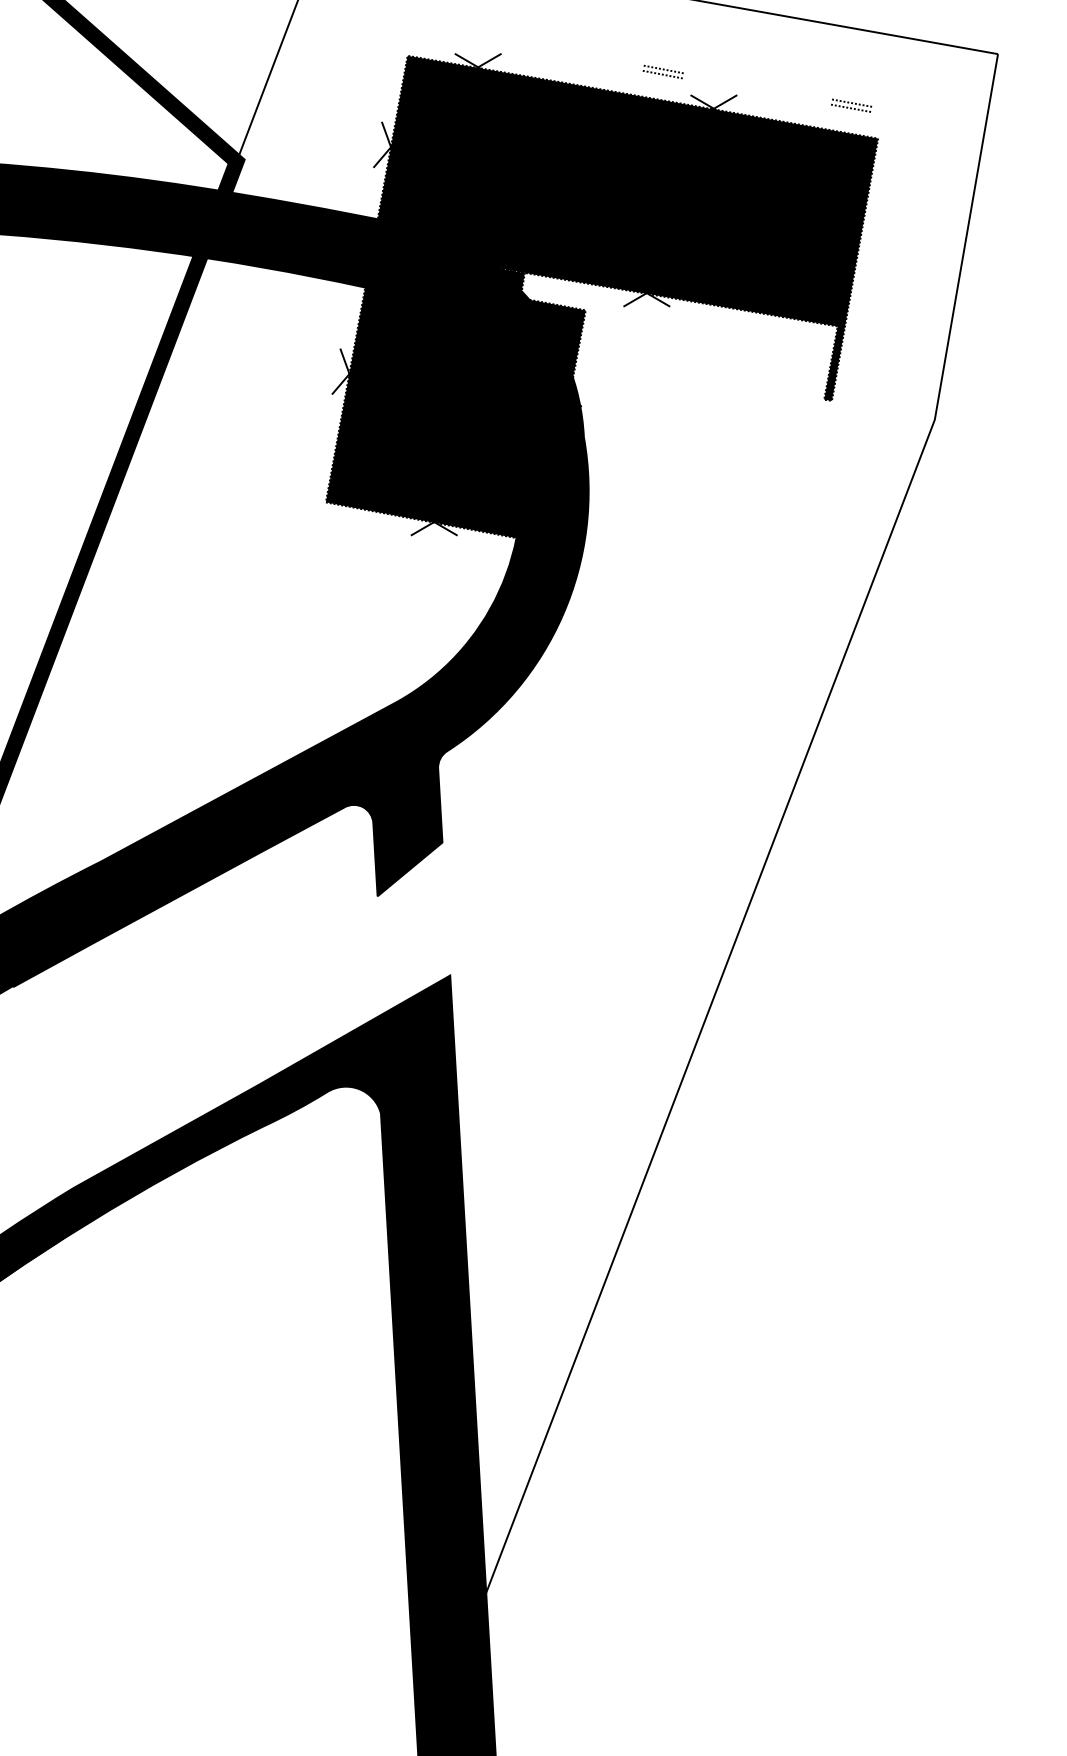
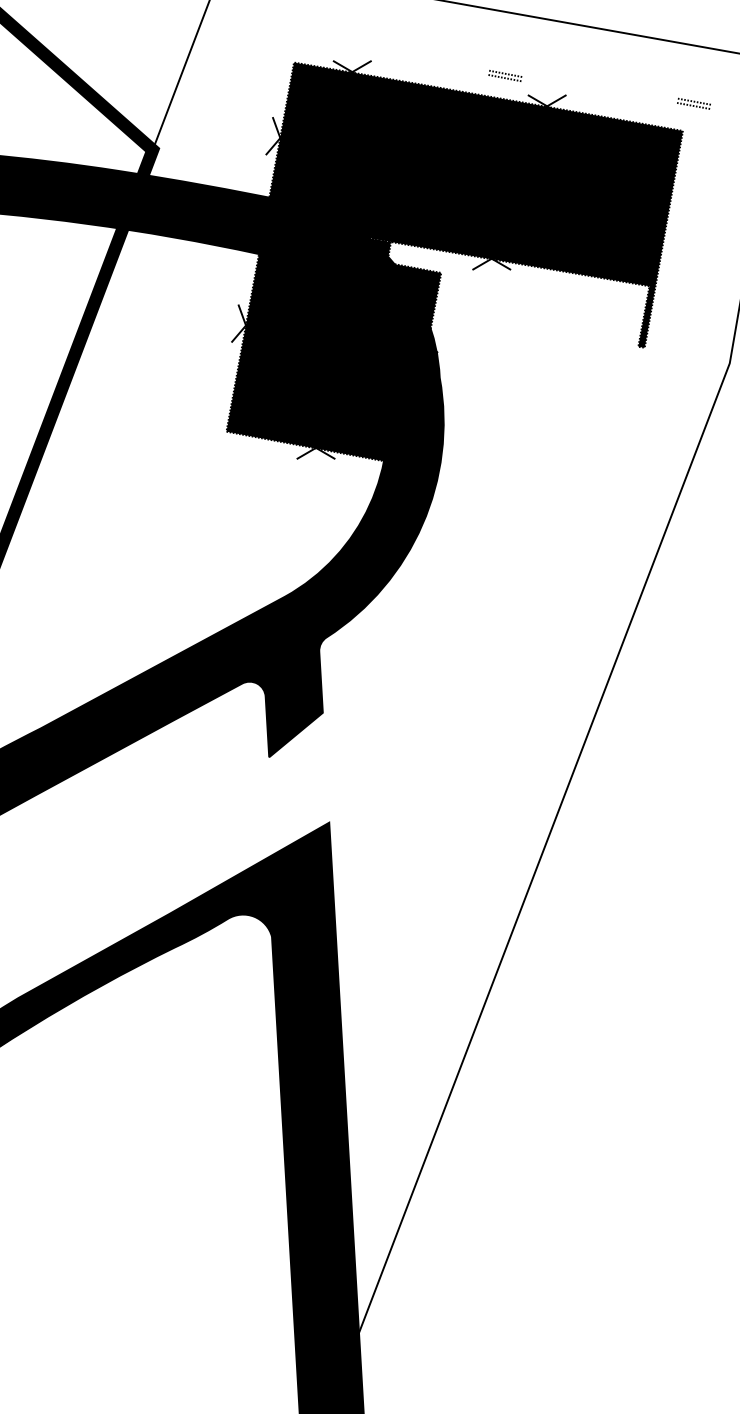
part: (851, 105) -> (693, 103), moved

